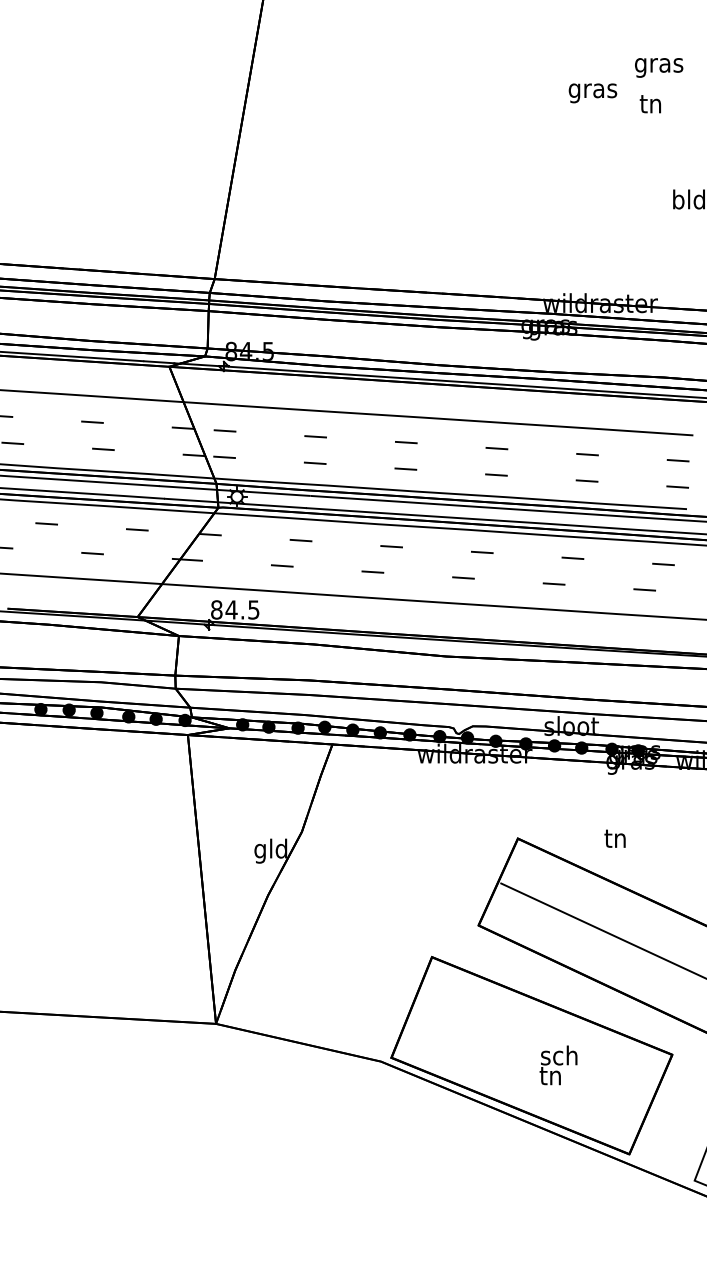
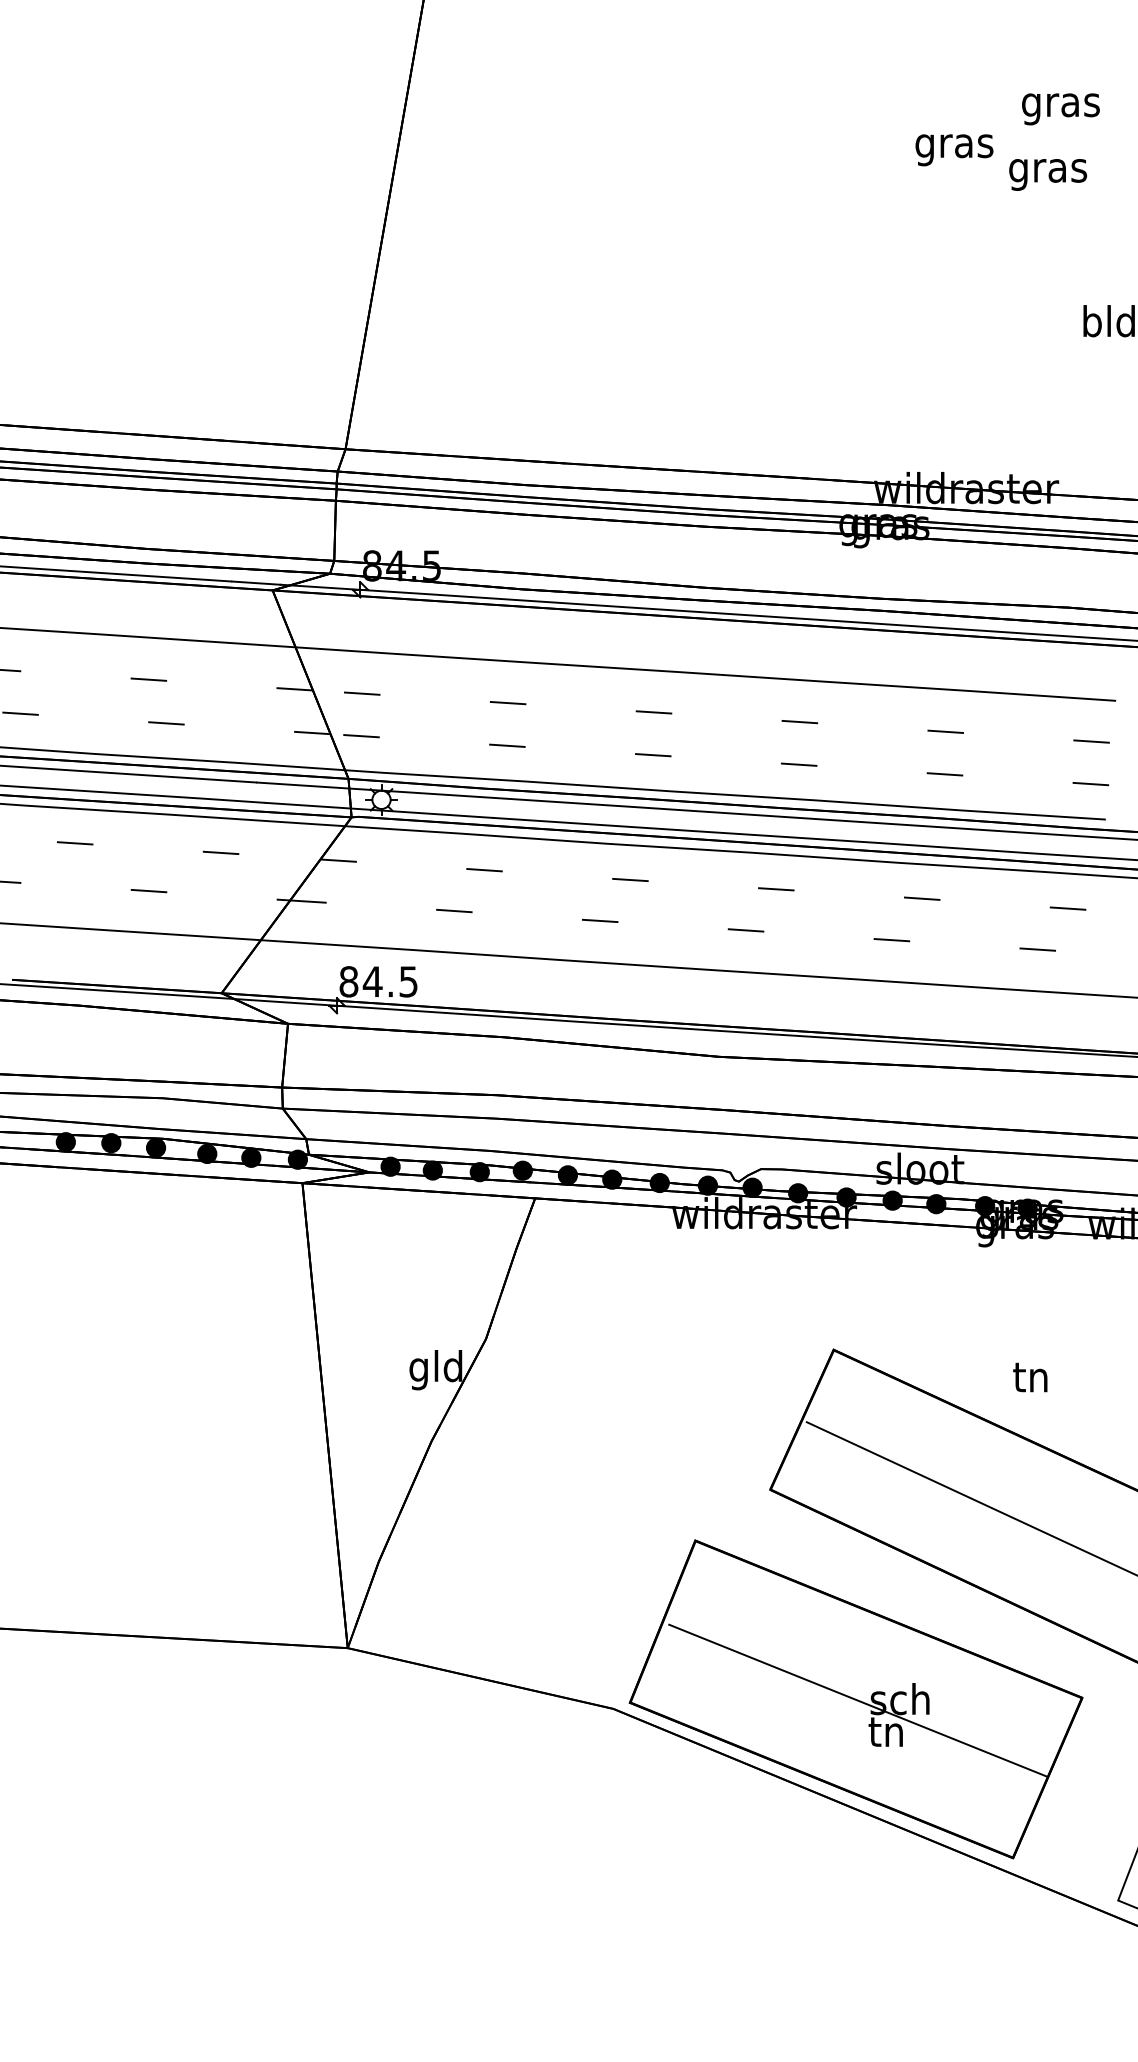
text: (651, 106) -> (1048, 171), tn -> gras
text: (614, 838) -> (1029, 1377), moved
line: (532, 1056) -> (857, 1700), added

